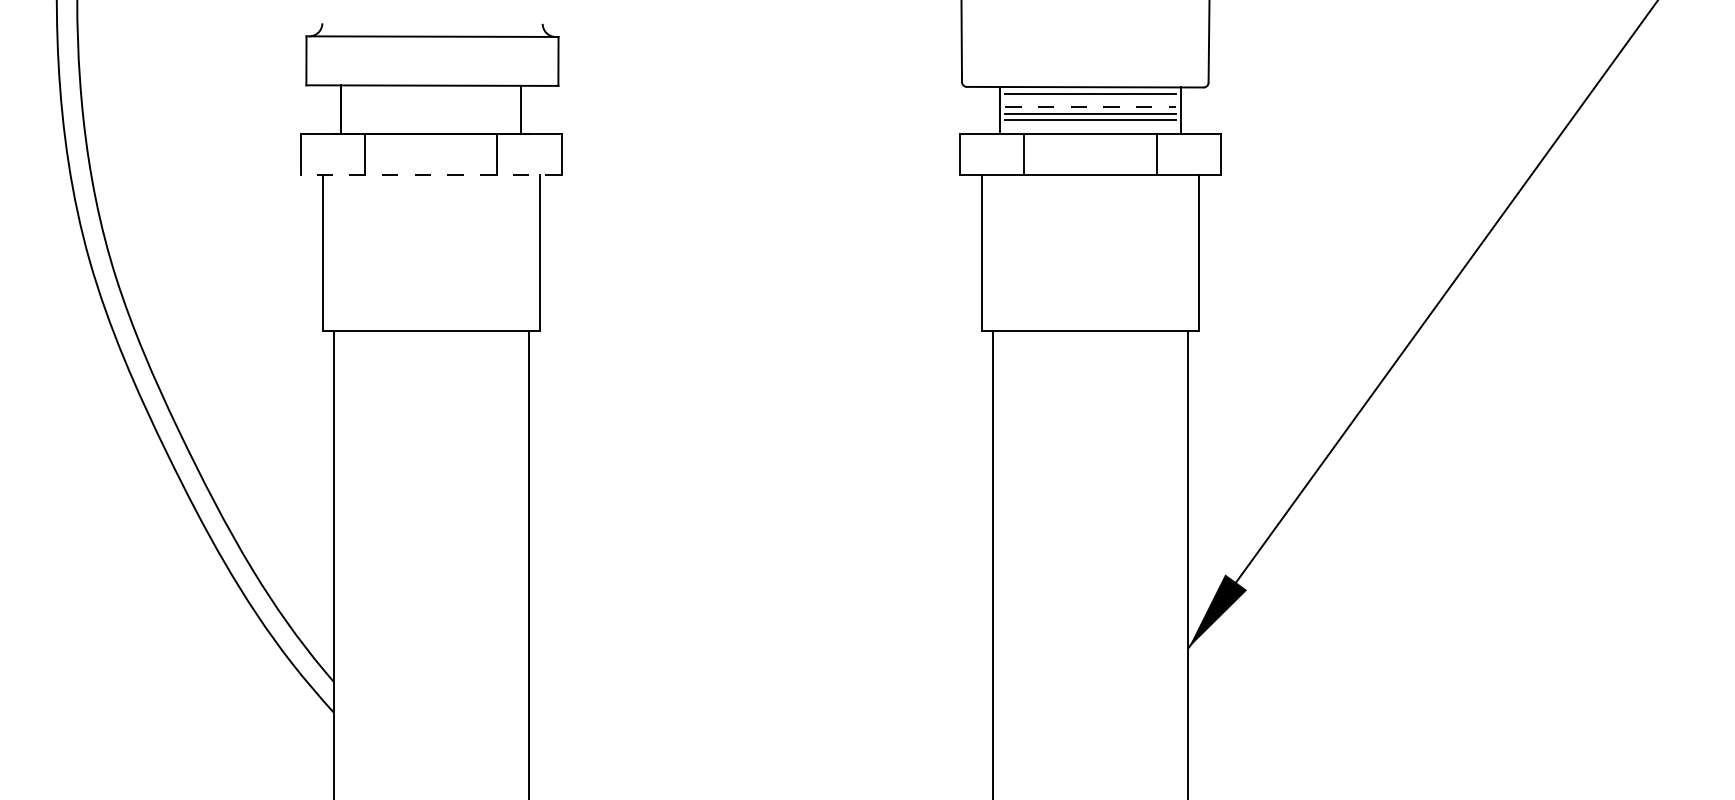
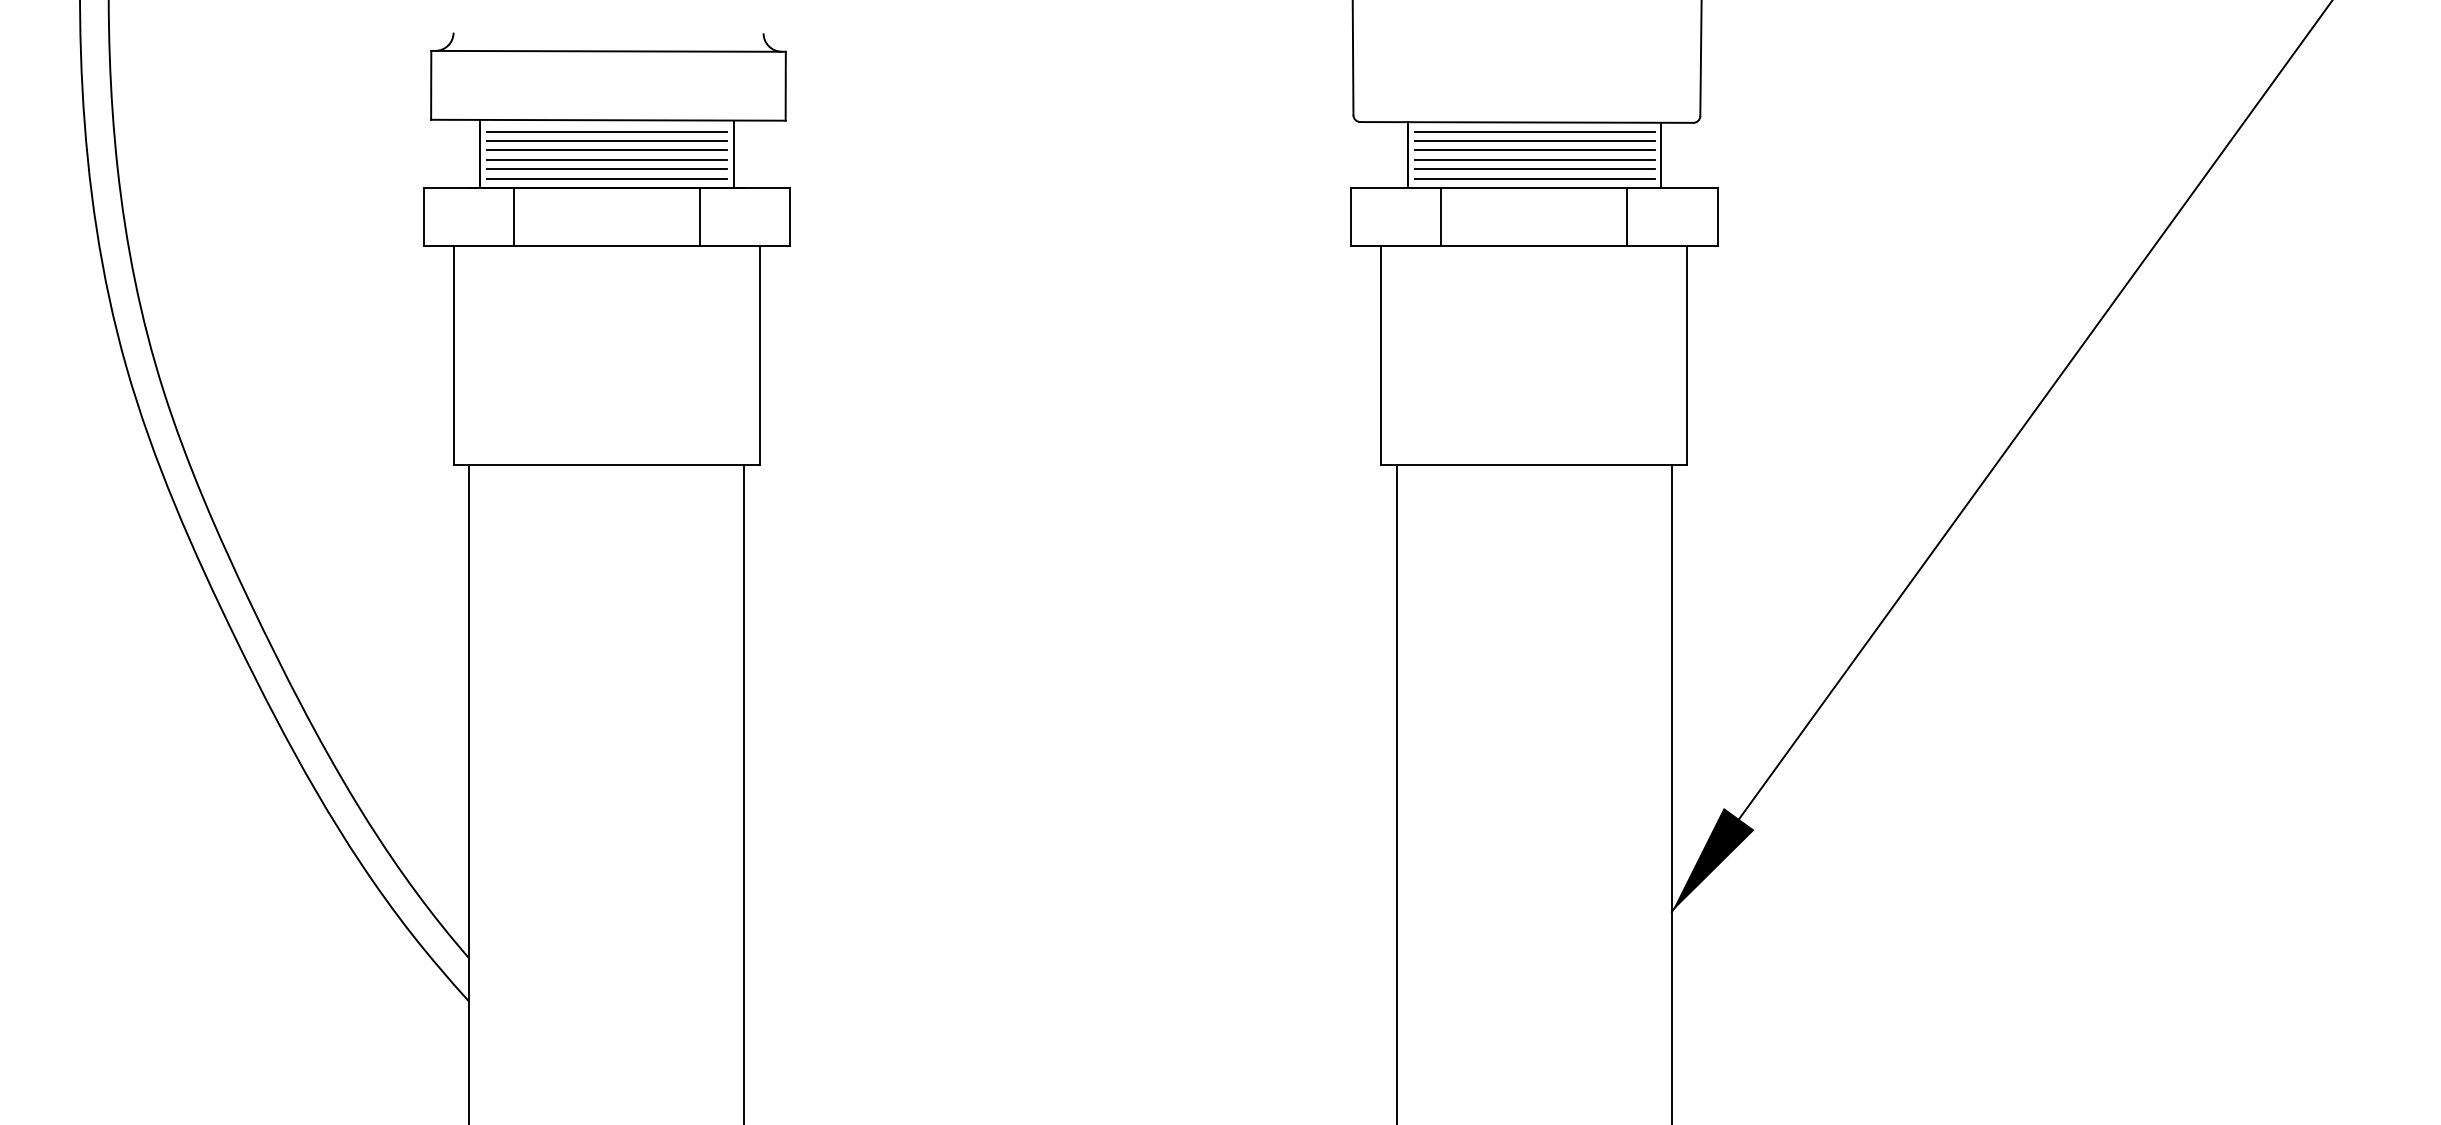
line: (431, 93) -> (607, 131), added
line: (431, 100) -> (607, 141), added
line: (1090, 100) -> (1534, 141), added
line: (431, 107) -> (607, 151), added
line: (1091, 107) -> (1535, 151), dashed -> solid
line: (431, 113) -> (607, 159), added
line: (431, 120) -> (607, 169), added
line: (431, 127) -> (607, 179), added
line: (1090, 127) -> (1534, 179), added
line: (430, 174) -> (605, 245), dashed -> solid

